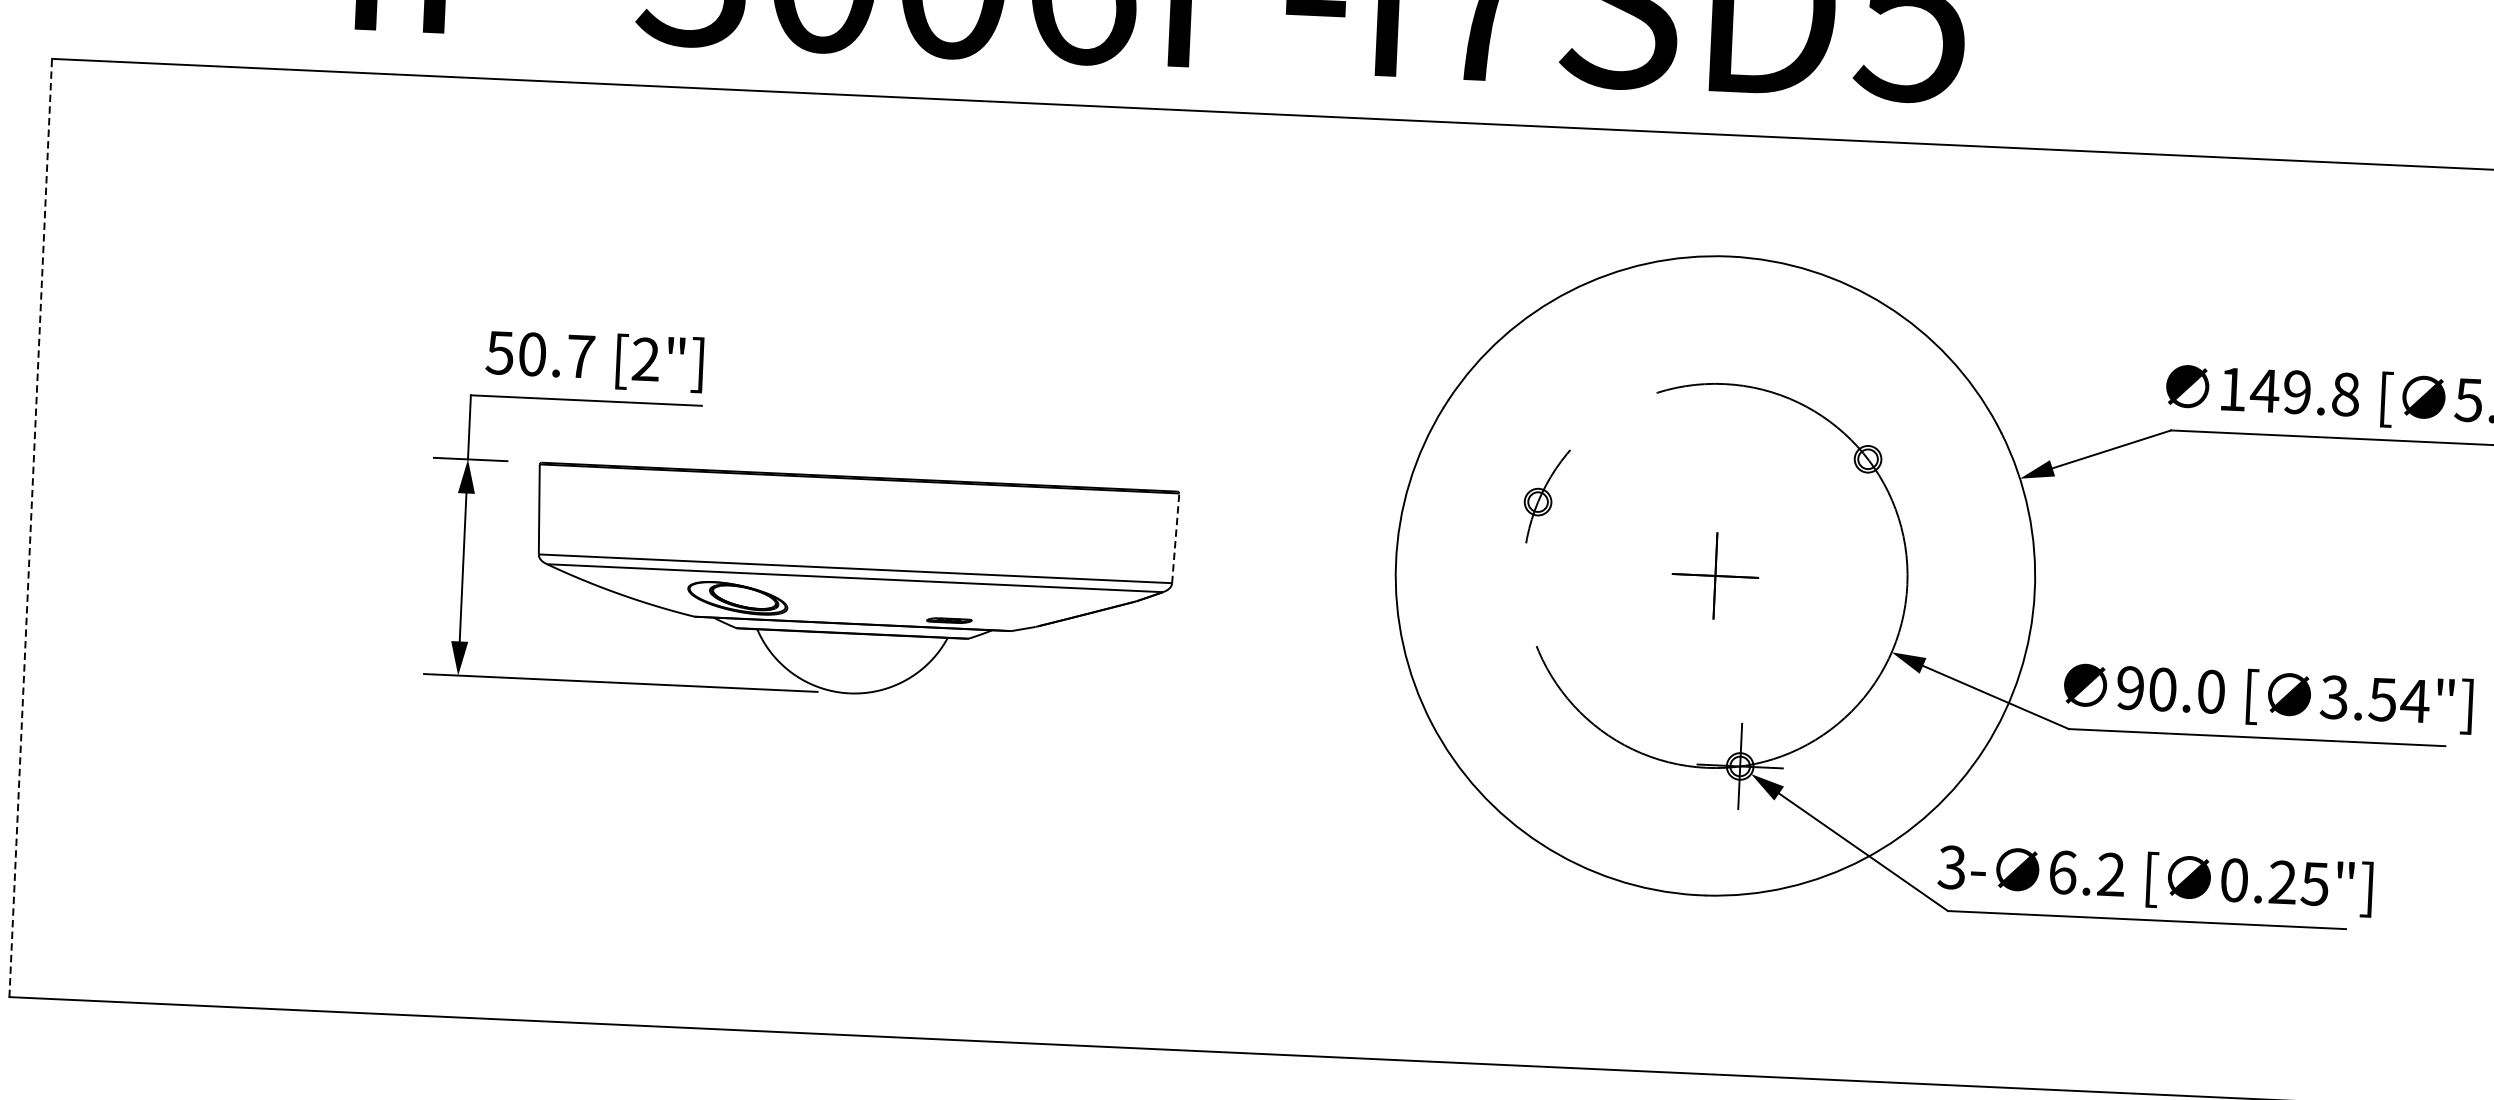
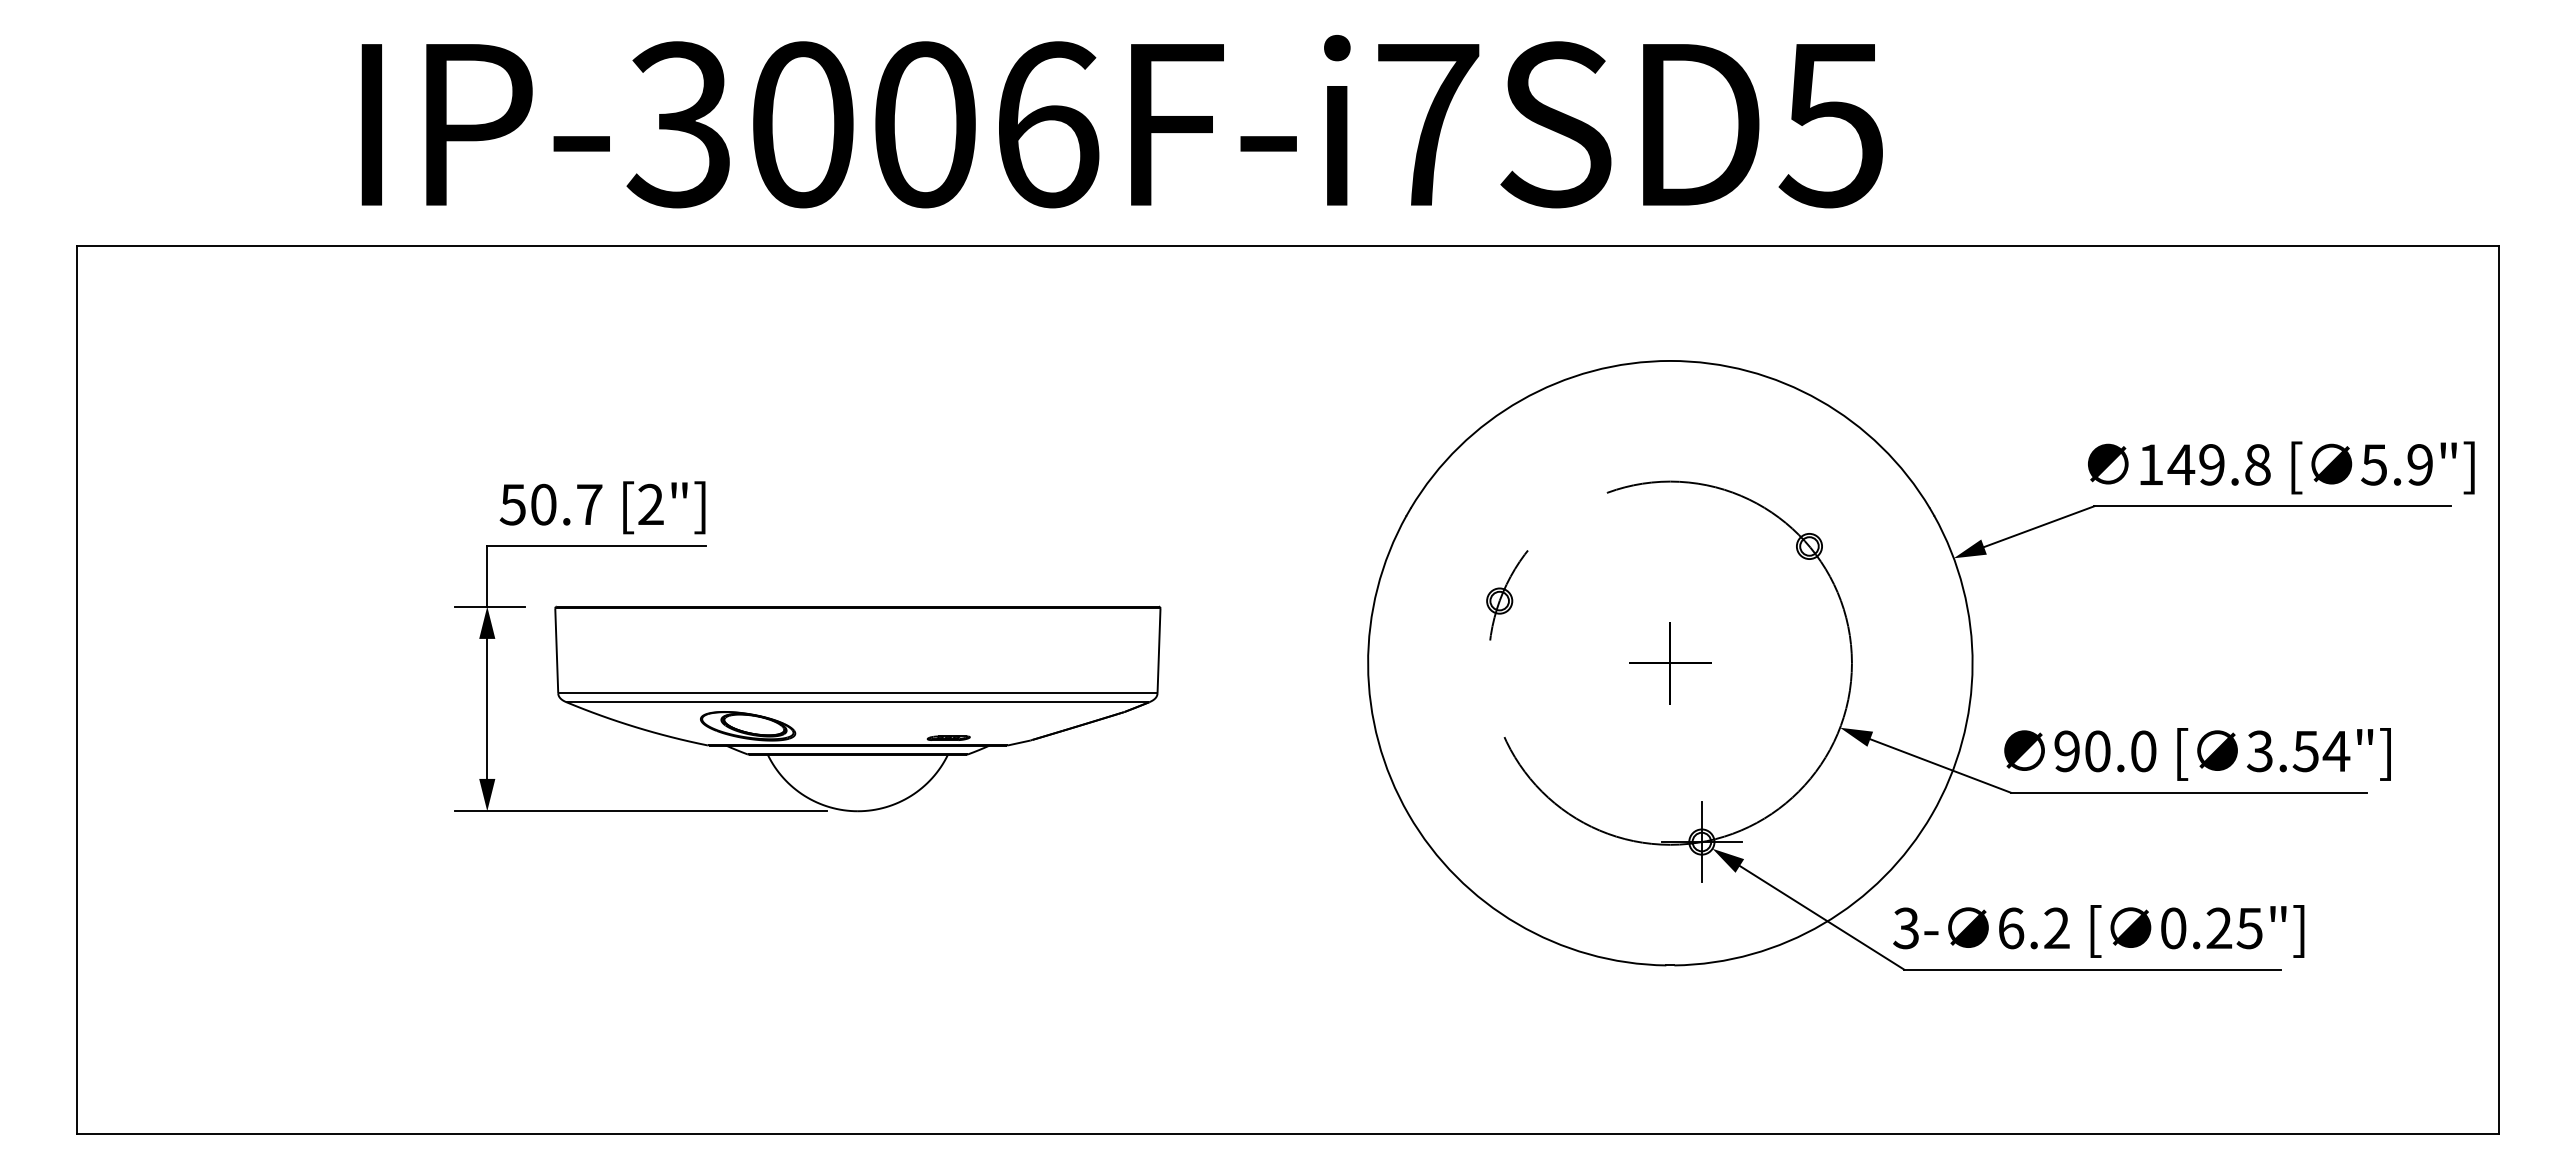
line: (30, 528) -> (77, 690), dashed -> solid
line: (1176, 538) -> (1159, 650), dashed -> solid

